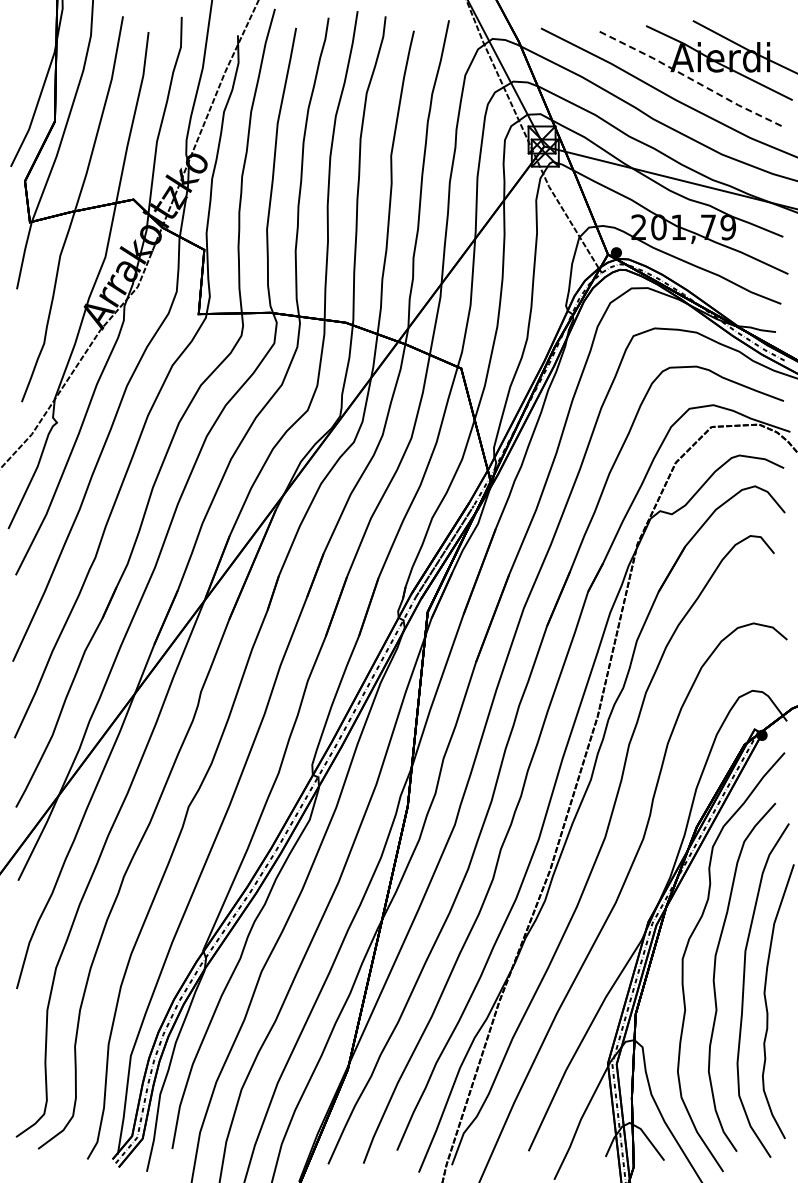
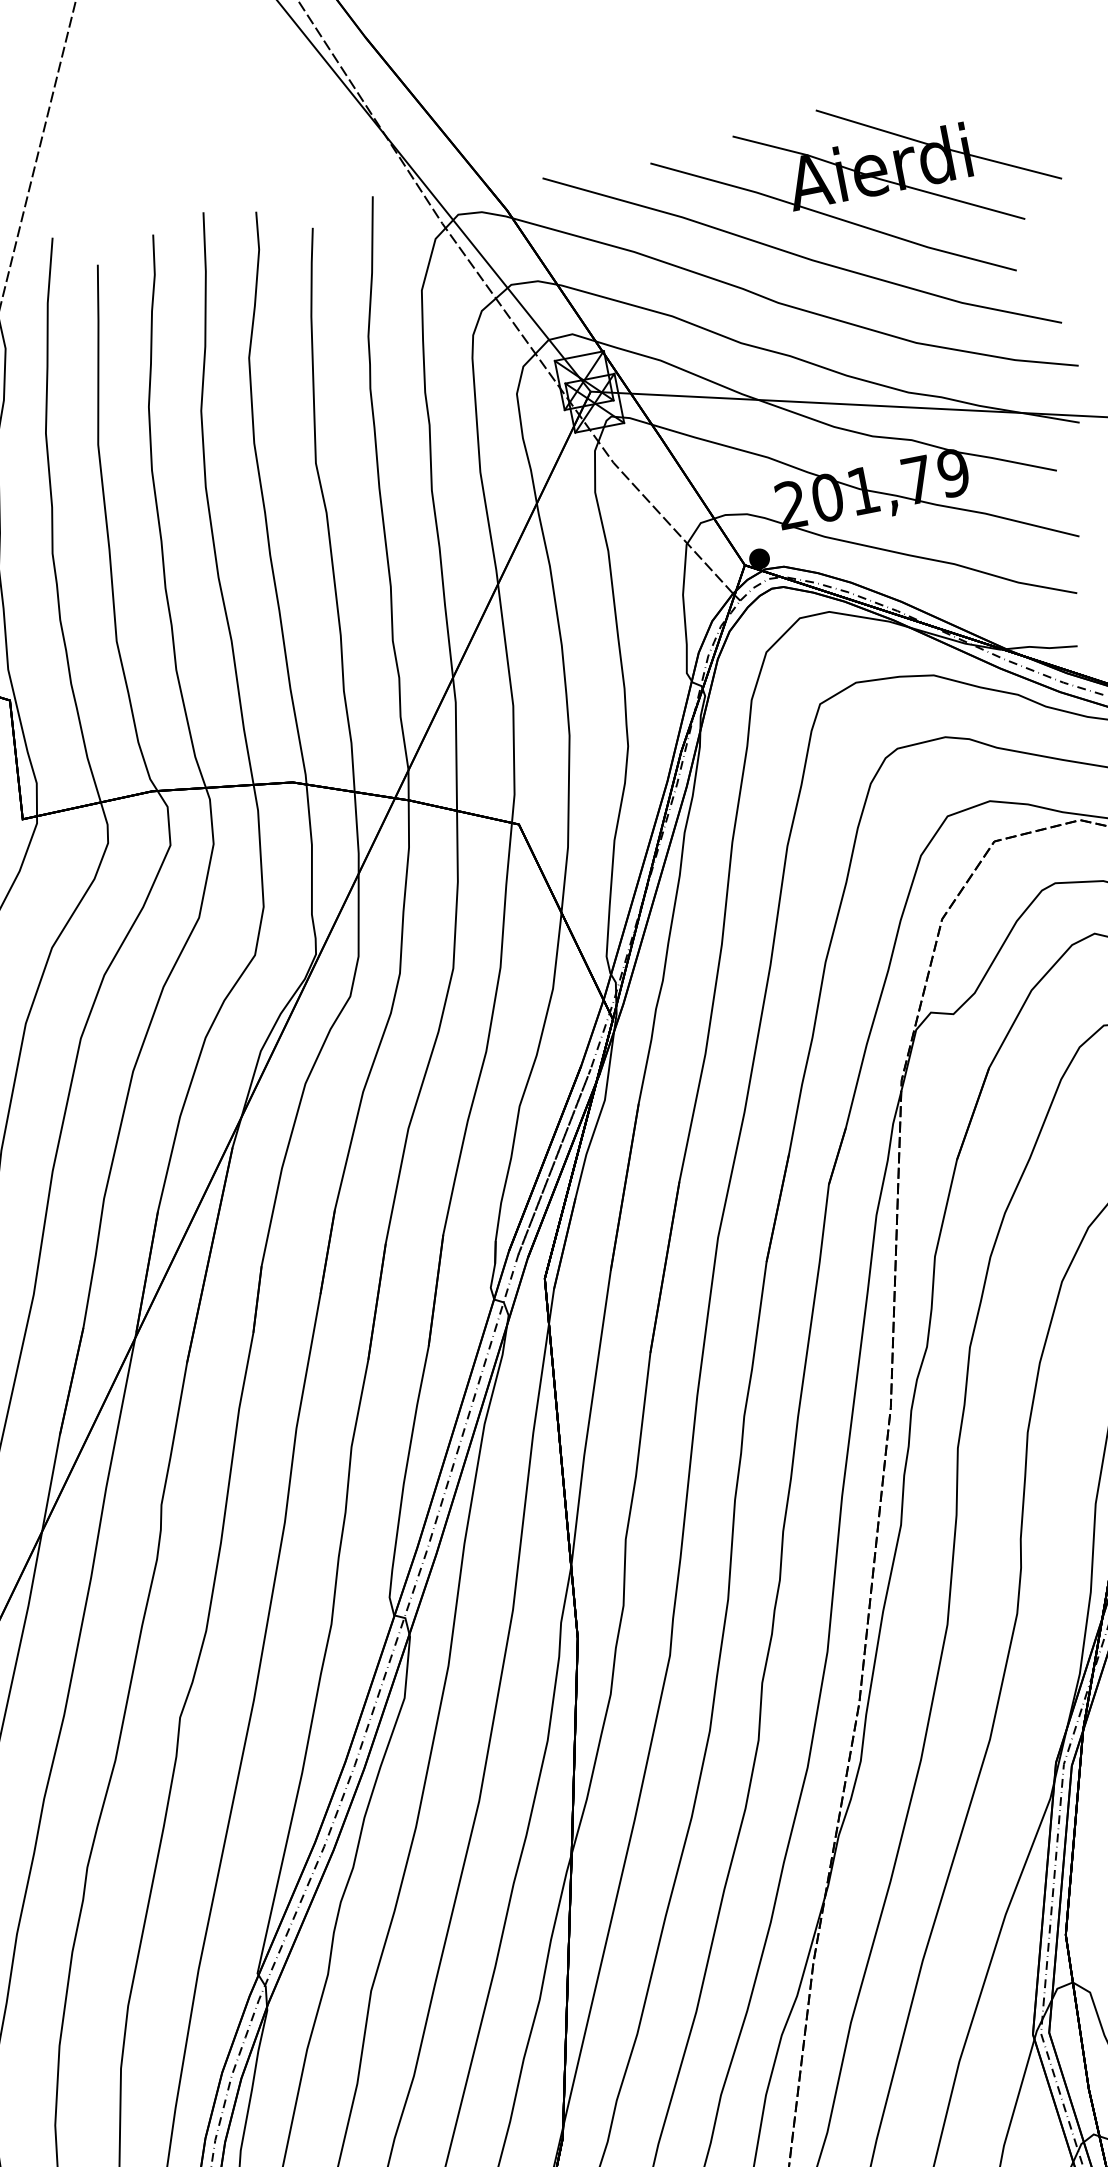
line: (691, 79) -> (834, 217), dashed -> solid

